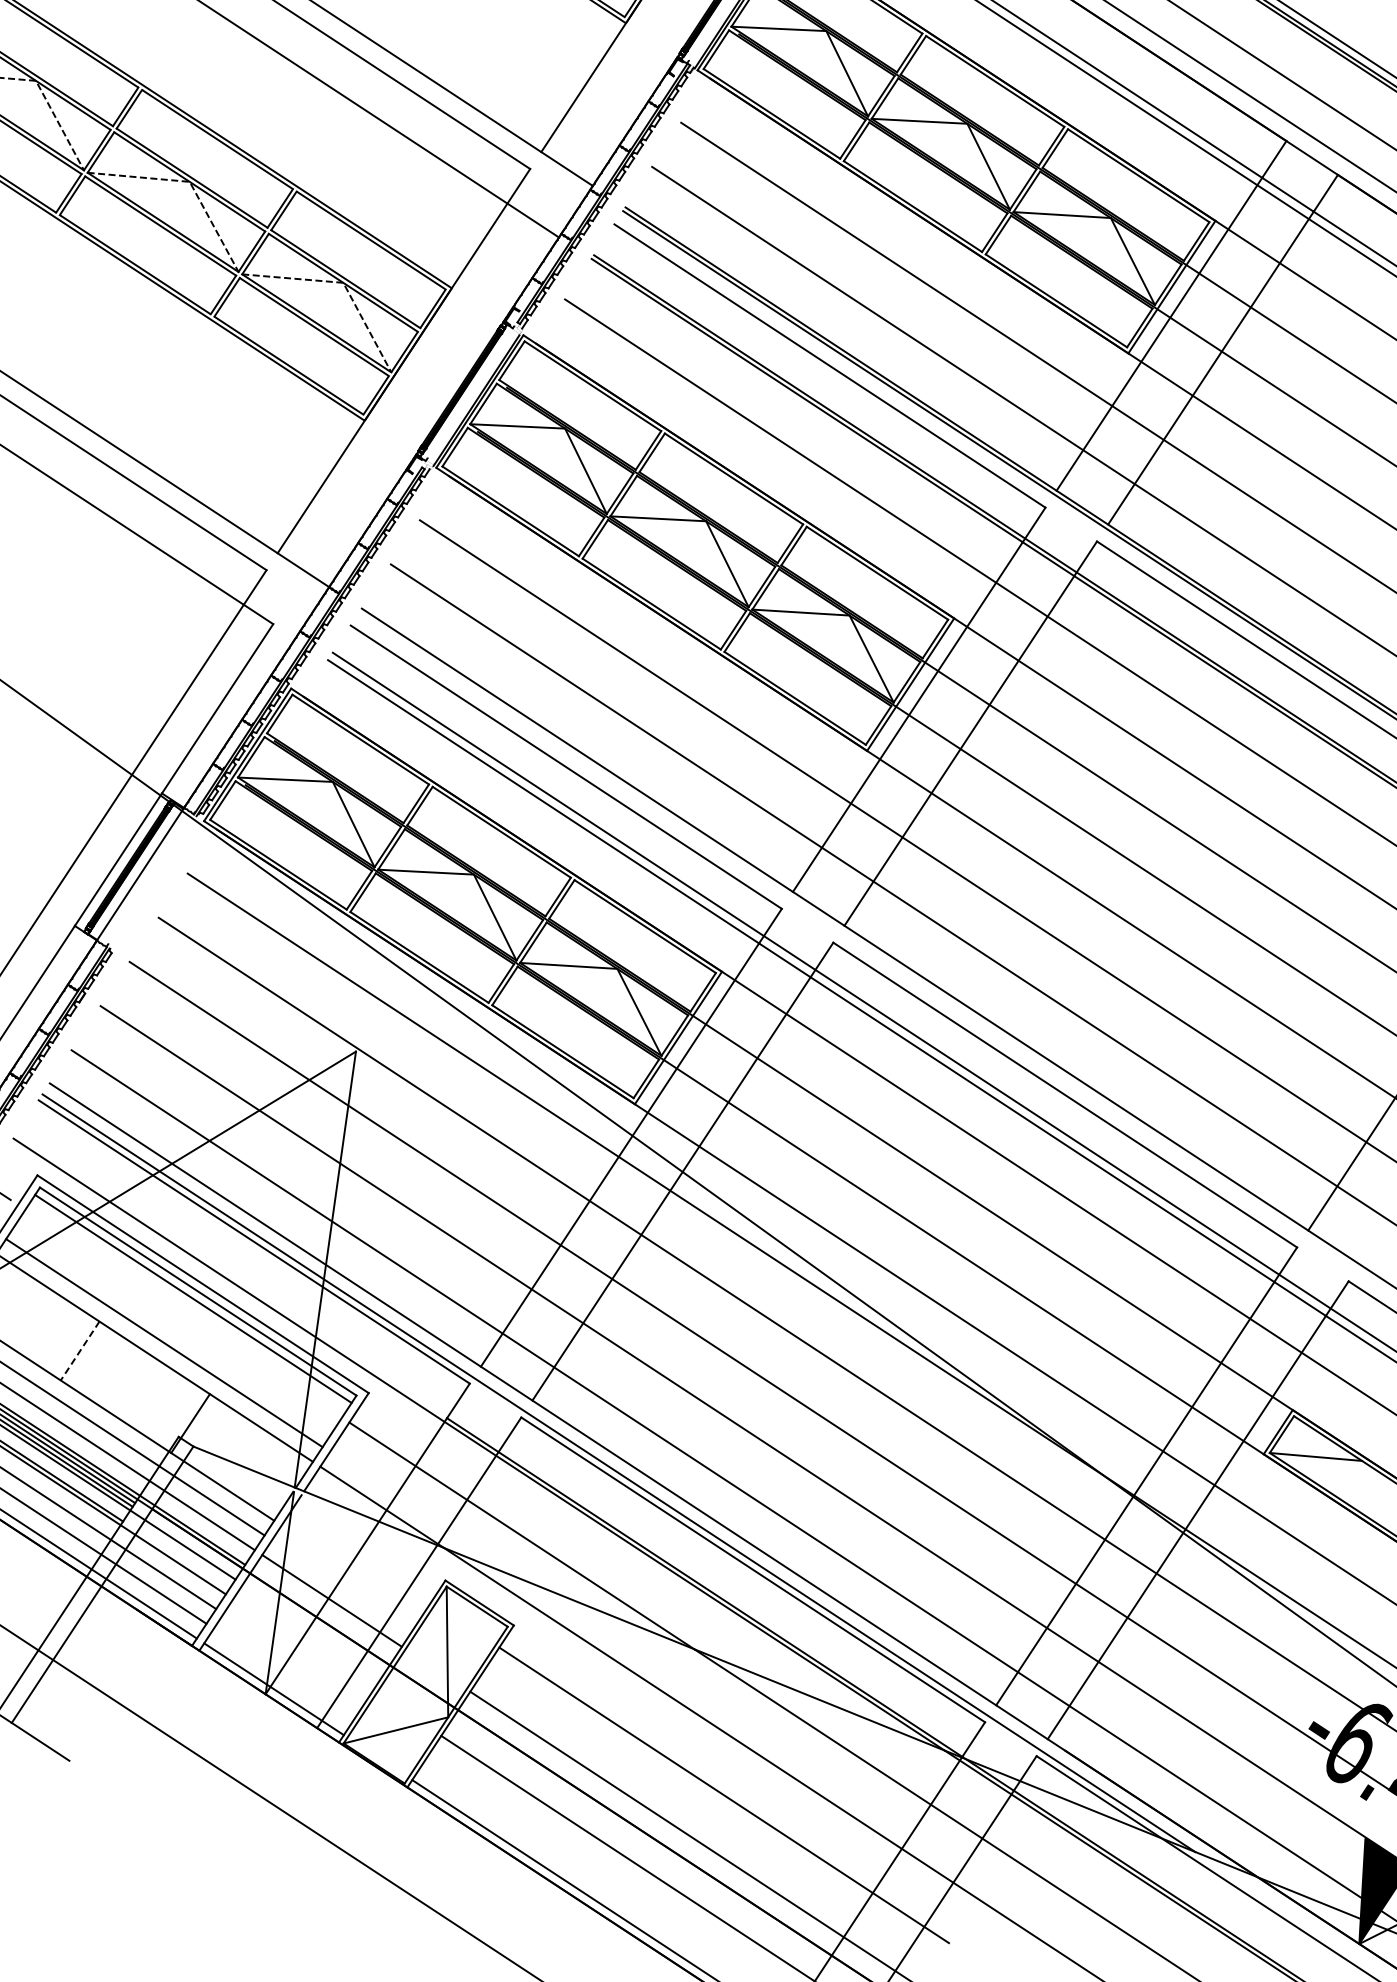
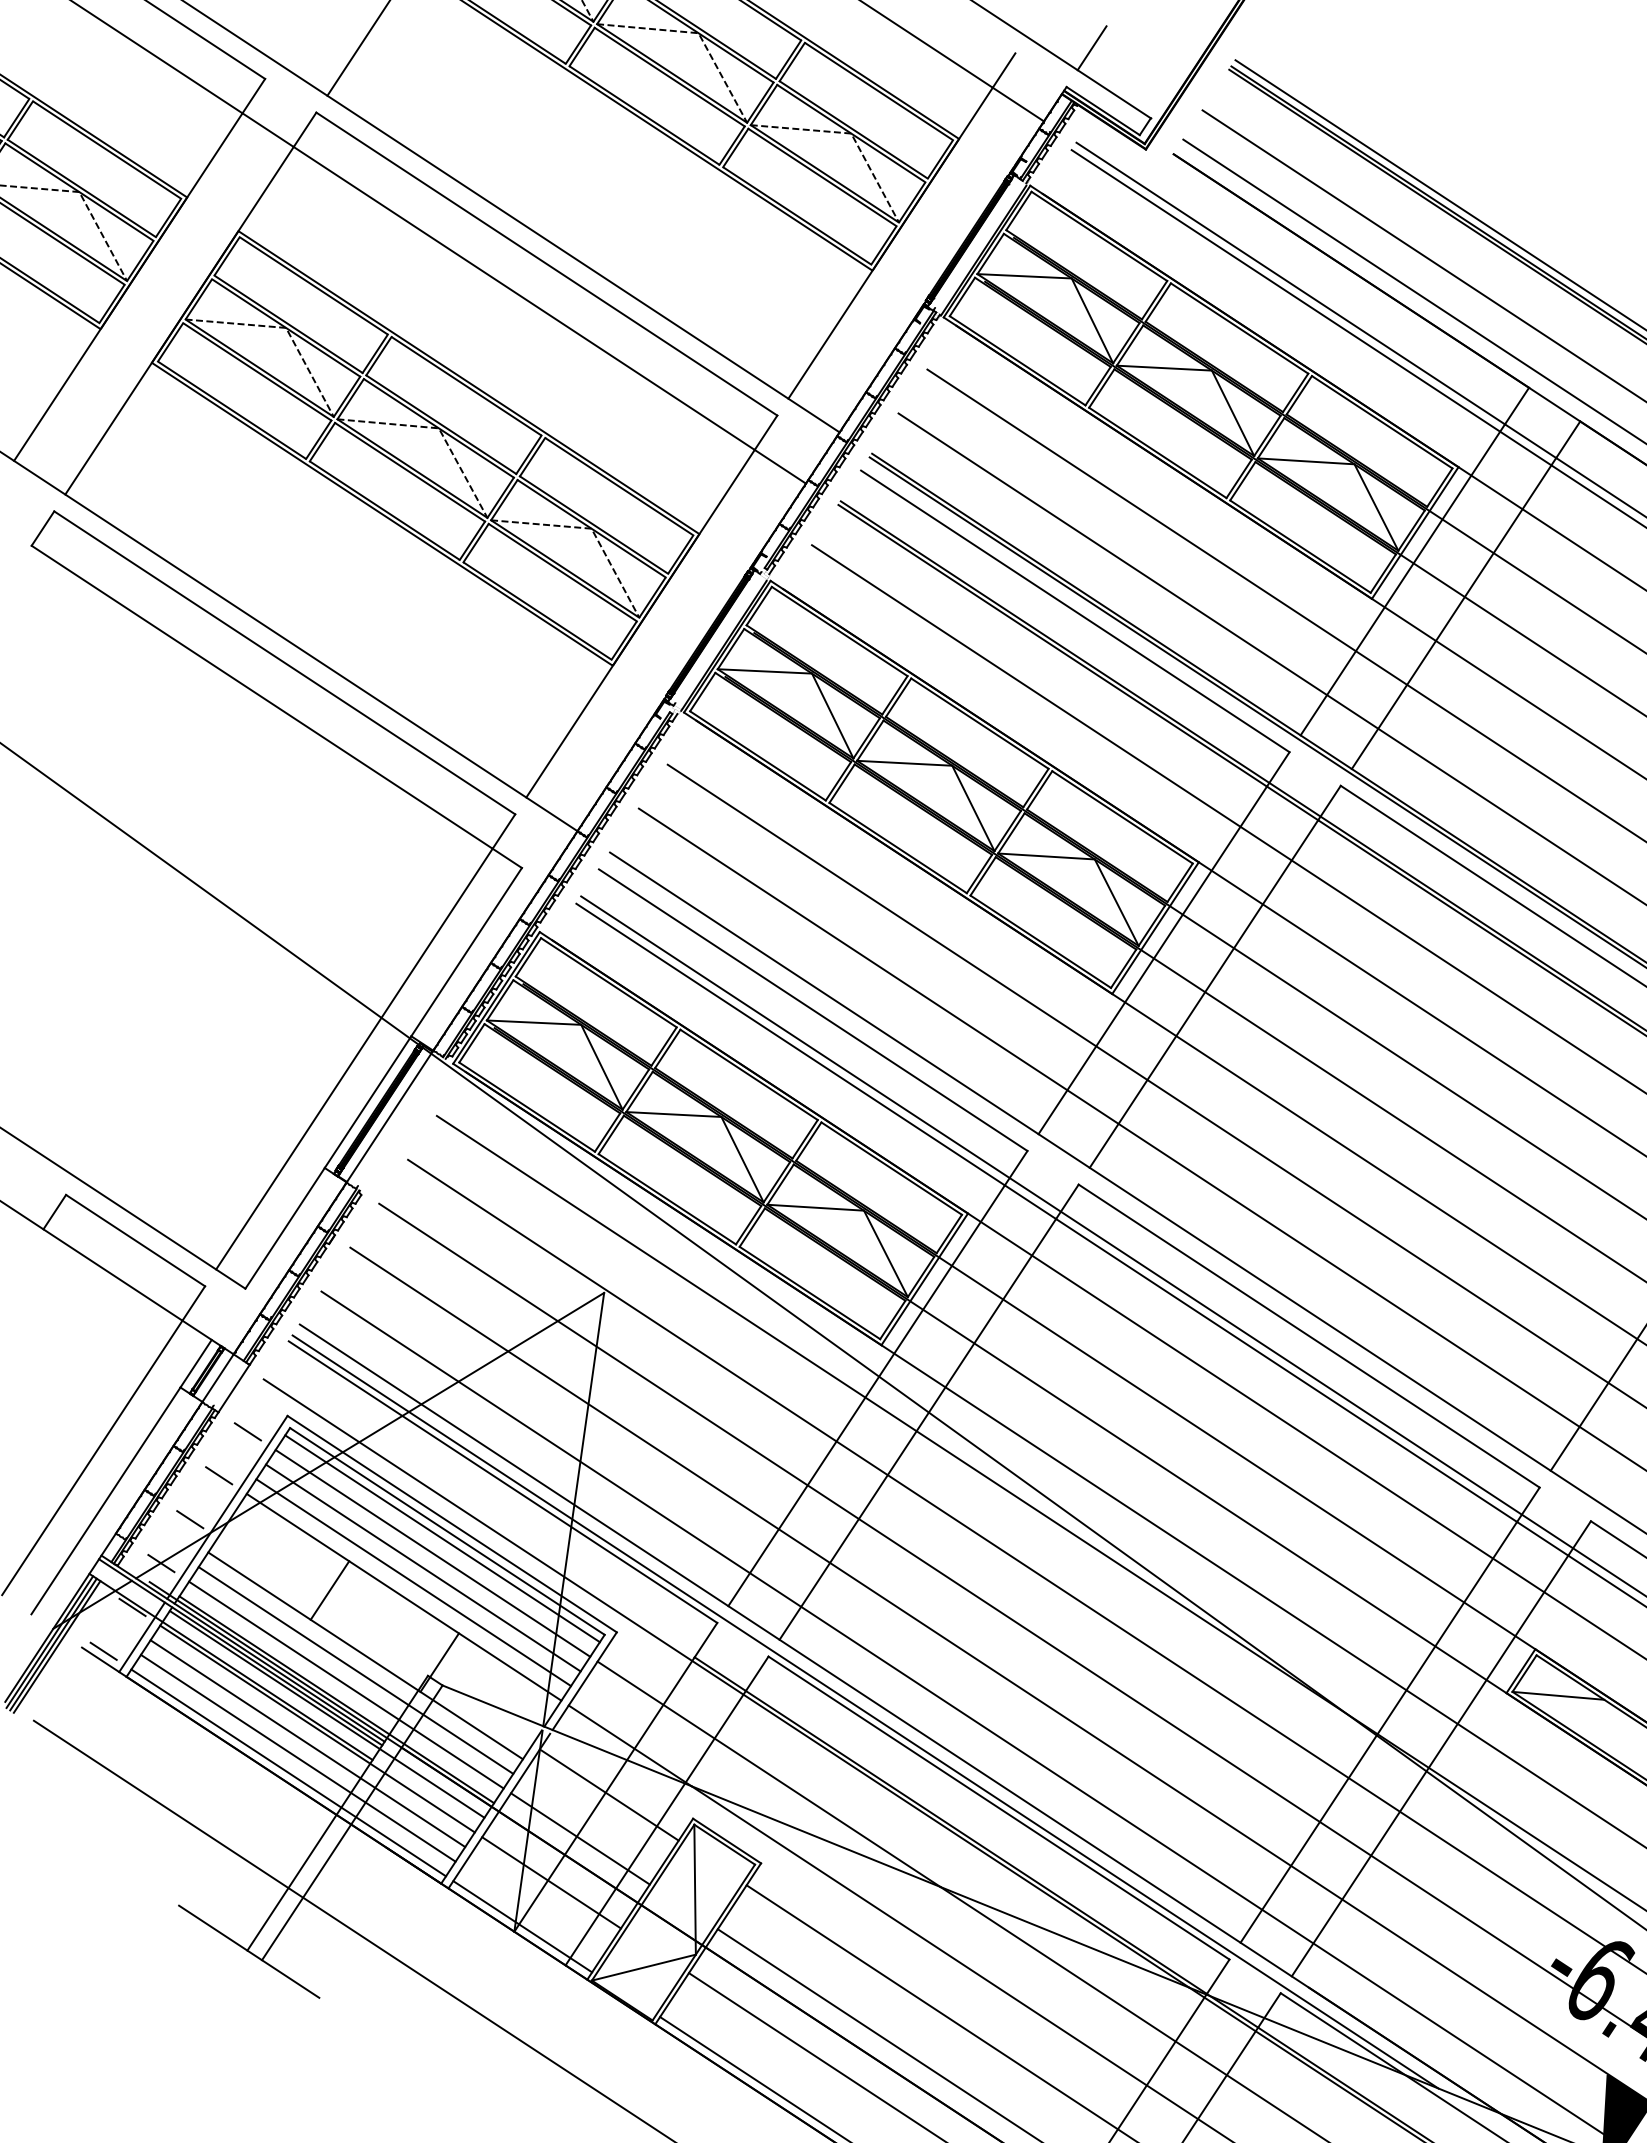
line: (183, 1313) -> (432, 1553), added
line: (174, 1327) -> (423, 1567), added
line: (79, 1350) -> (329, 1590), dashed -> solid
line: (360, 1556) -> (608, 1794), added
line: (303, 1644) -> (551, 1882), added

